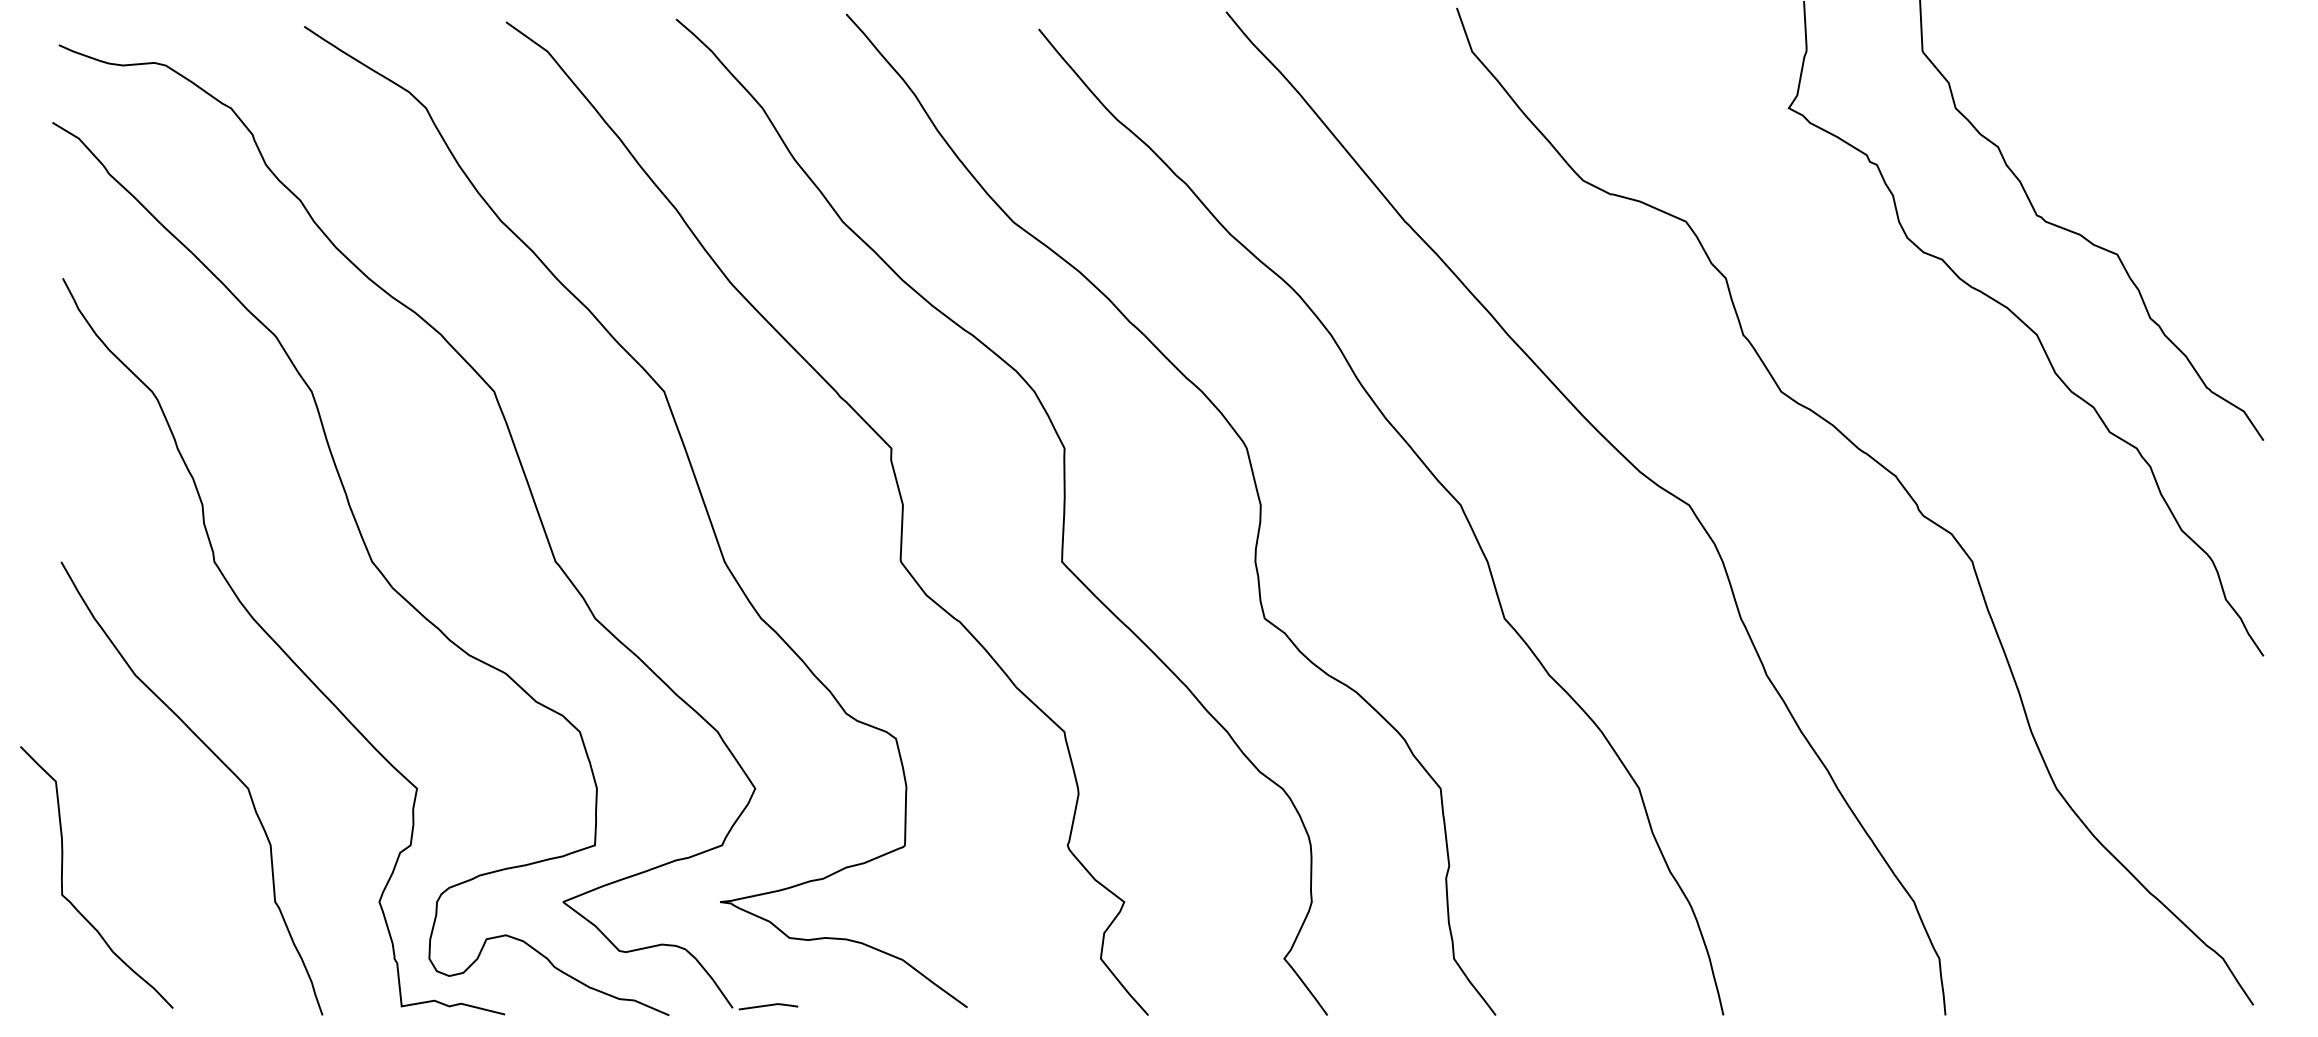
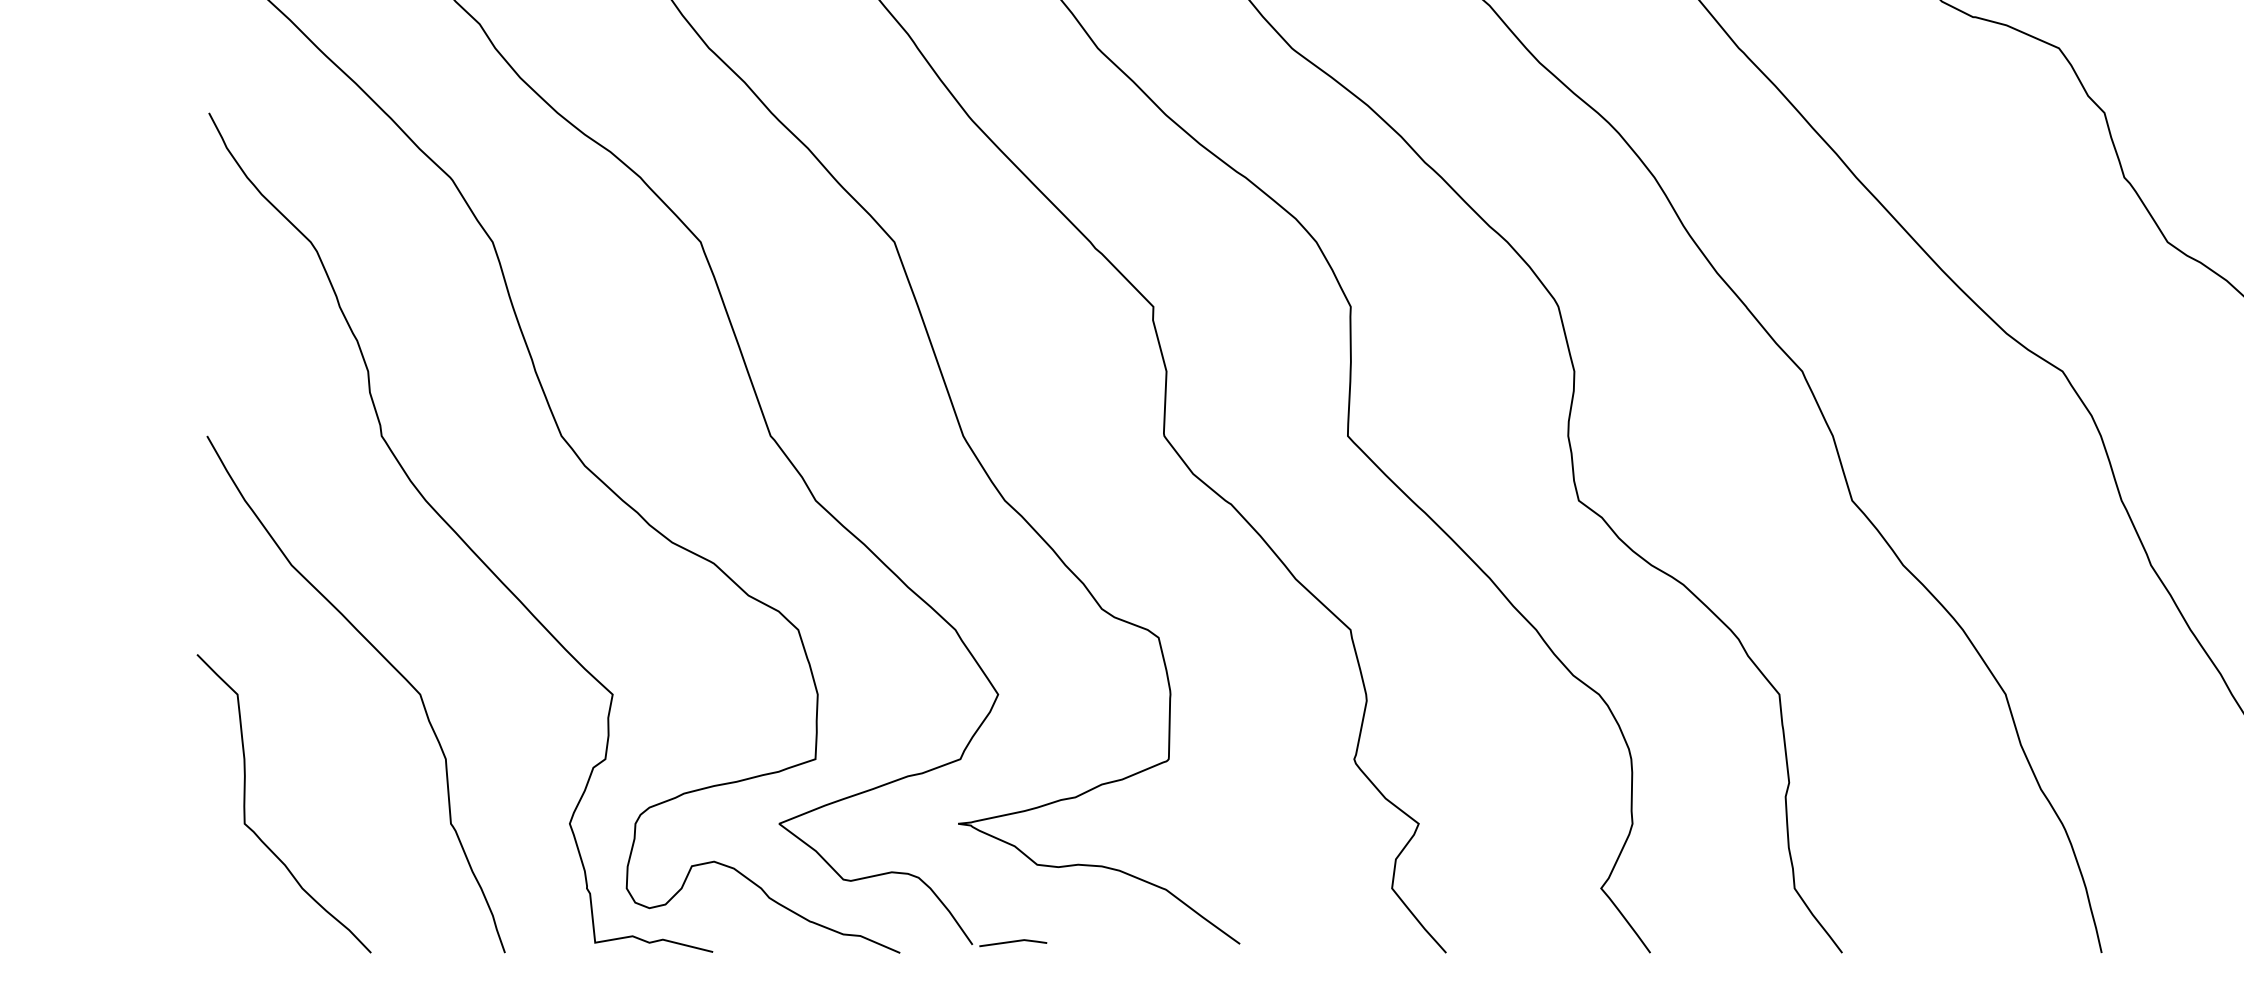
curve: (62, 877) -> (245, 803), moved

